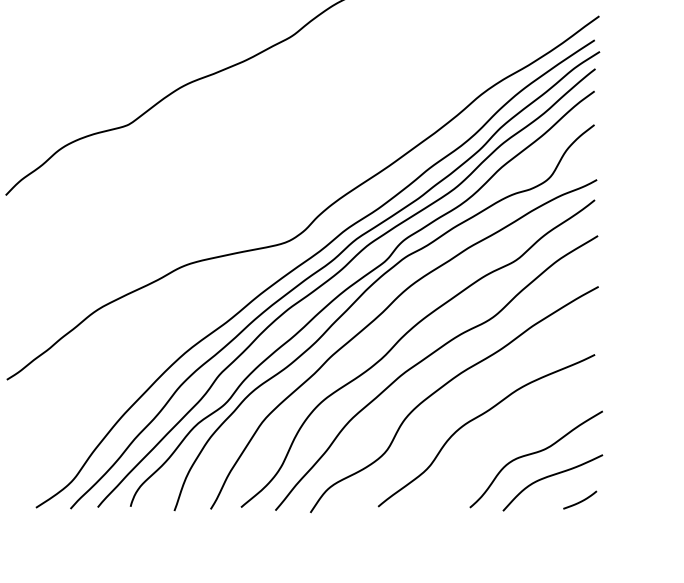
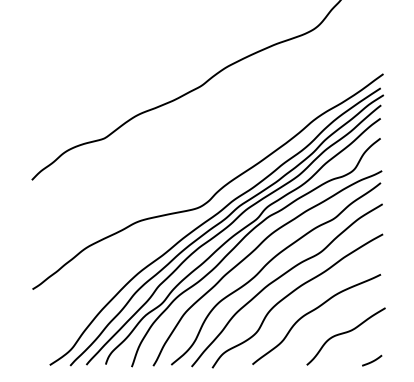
curve: (550, 477) -> (354, 347), removed

